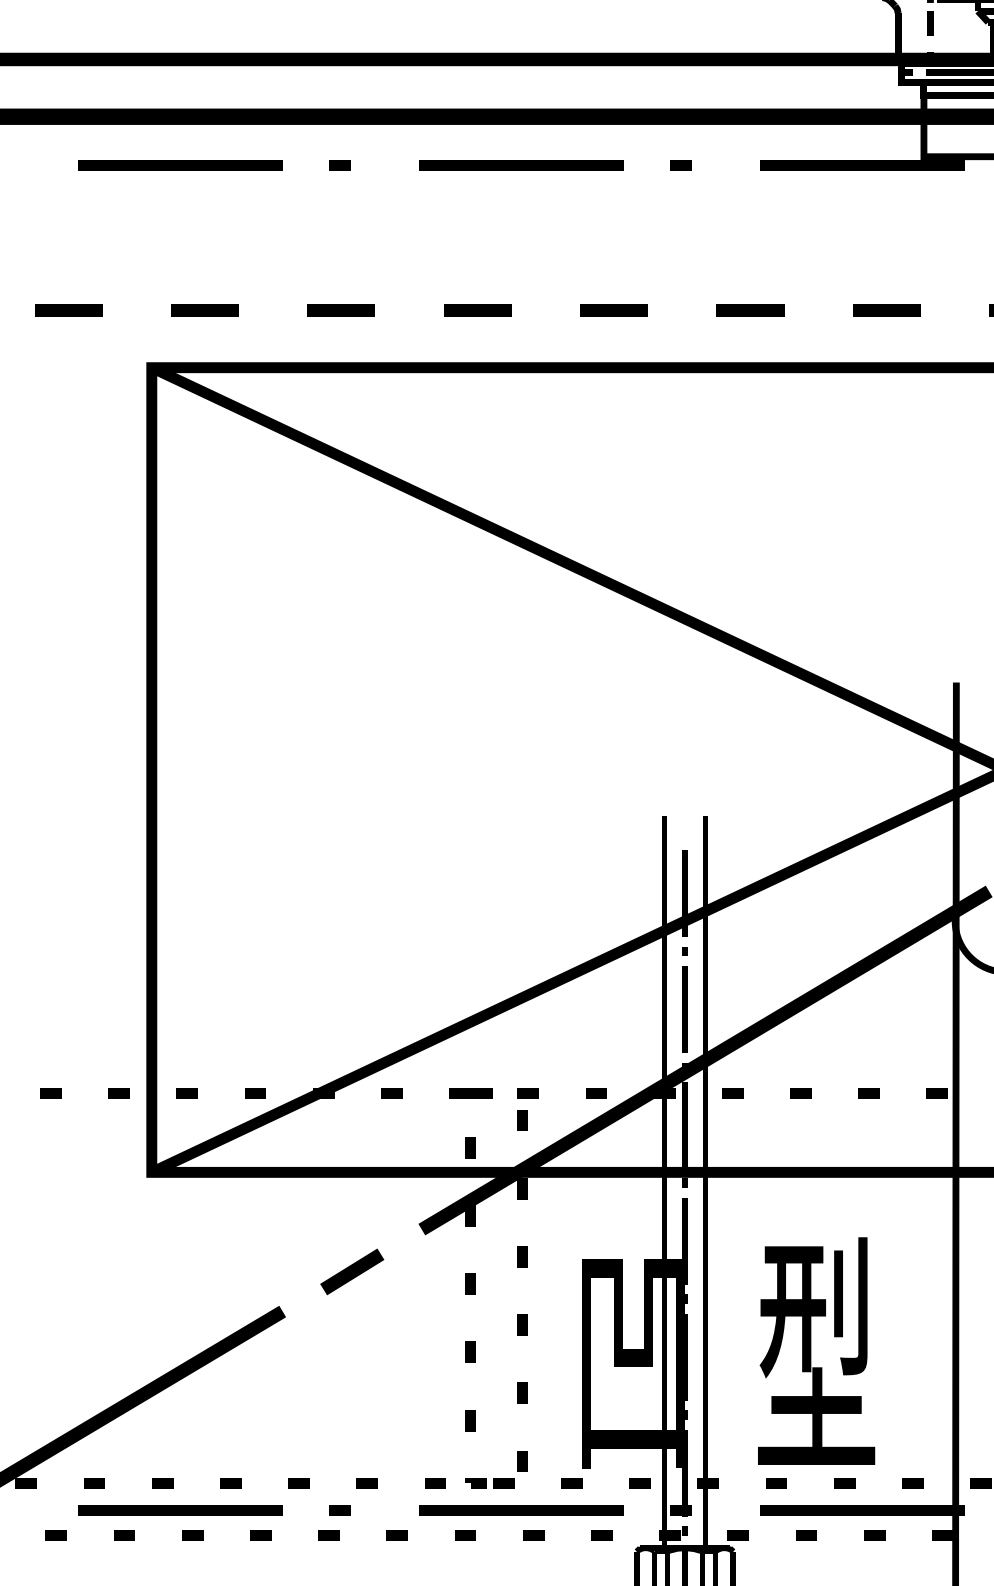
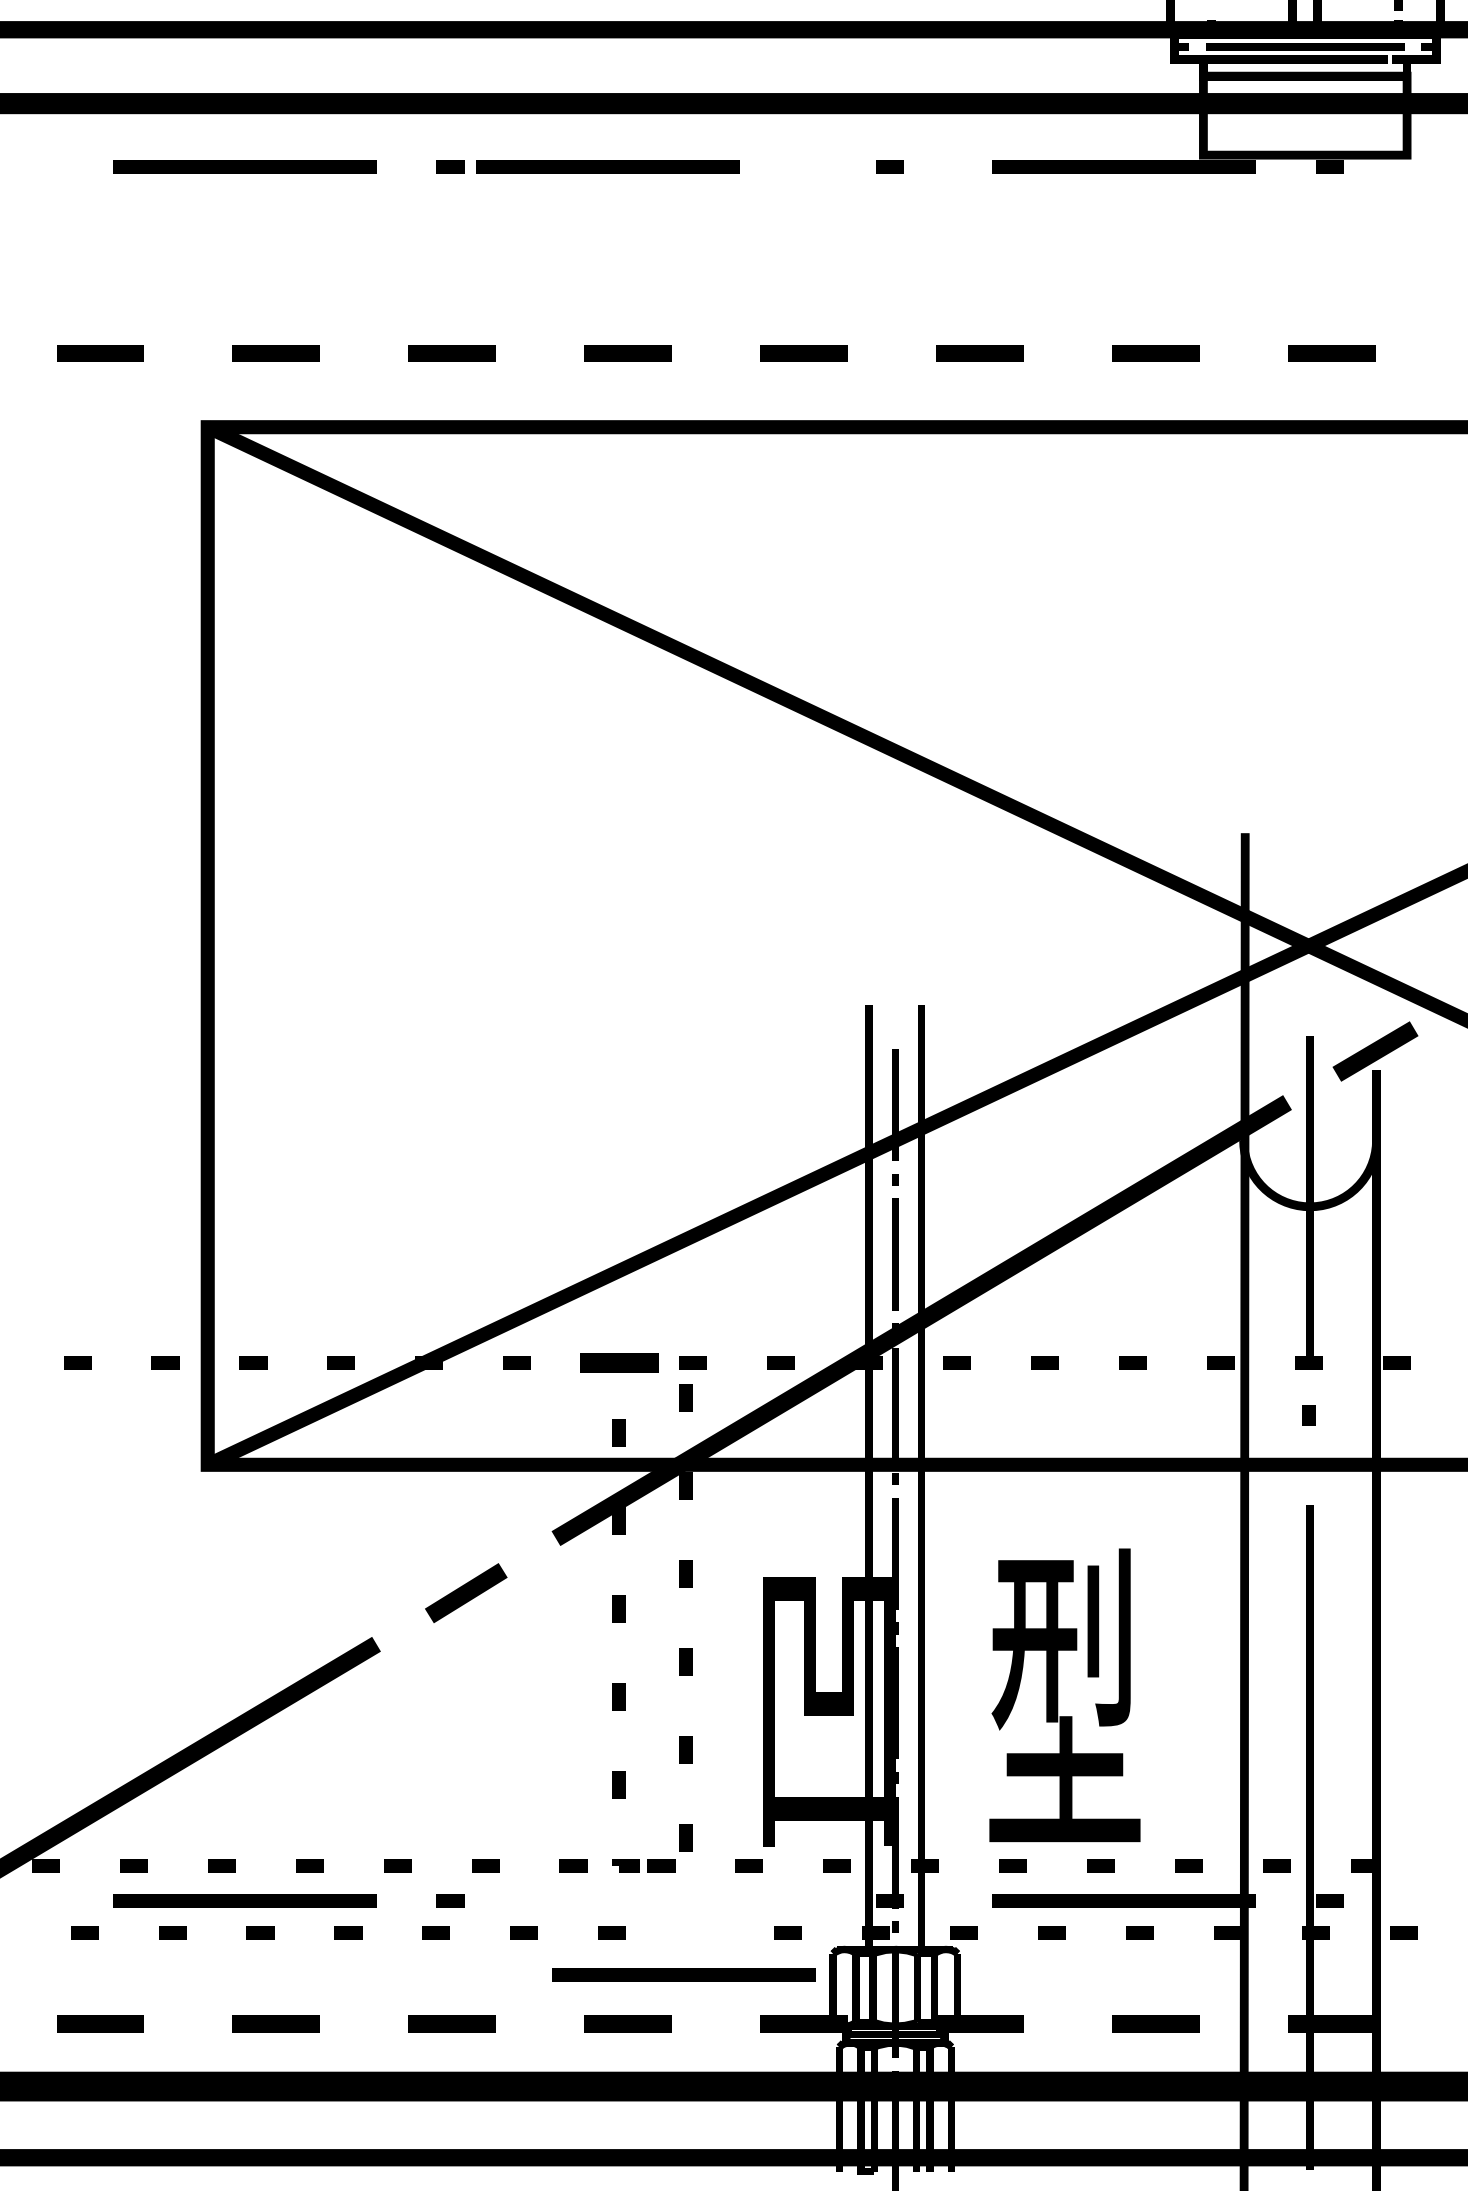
line: (520, 165) -> (607, 166), moved
part: (470, 1093) -> (618, 1362), size x1.4
line: (520, 1510) -> (683, 1974), moved
line: (533, 1535) -> (699, 1932), removed

